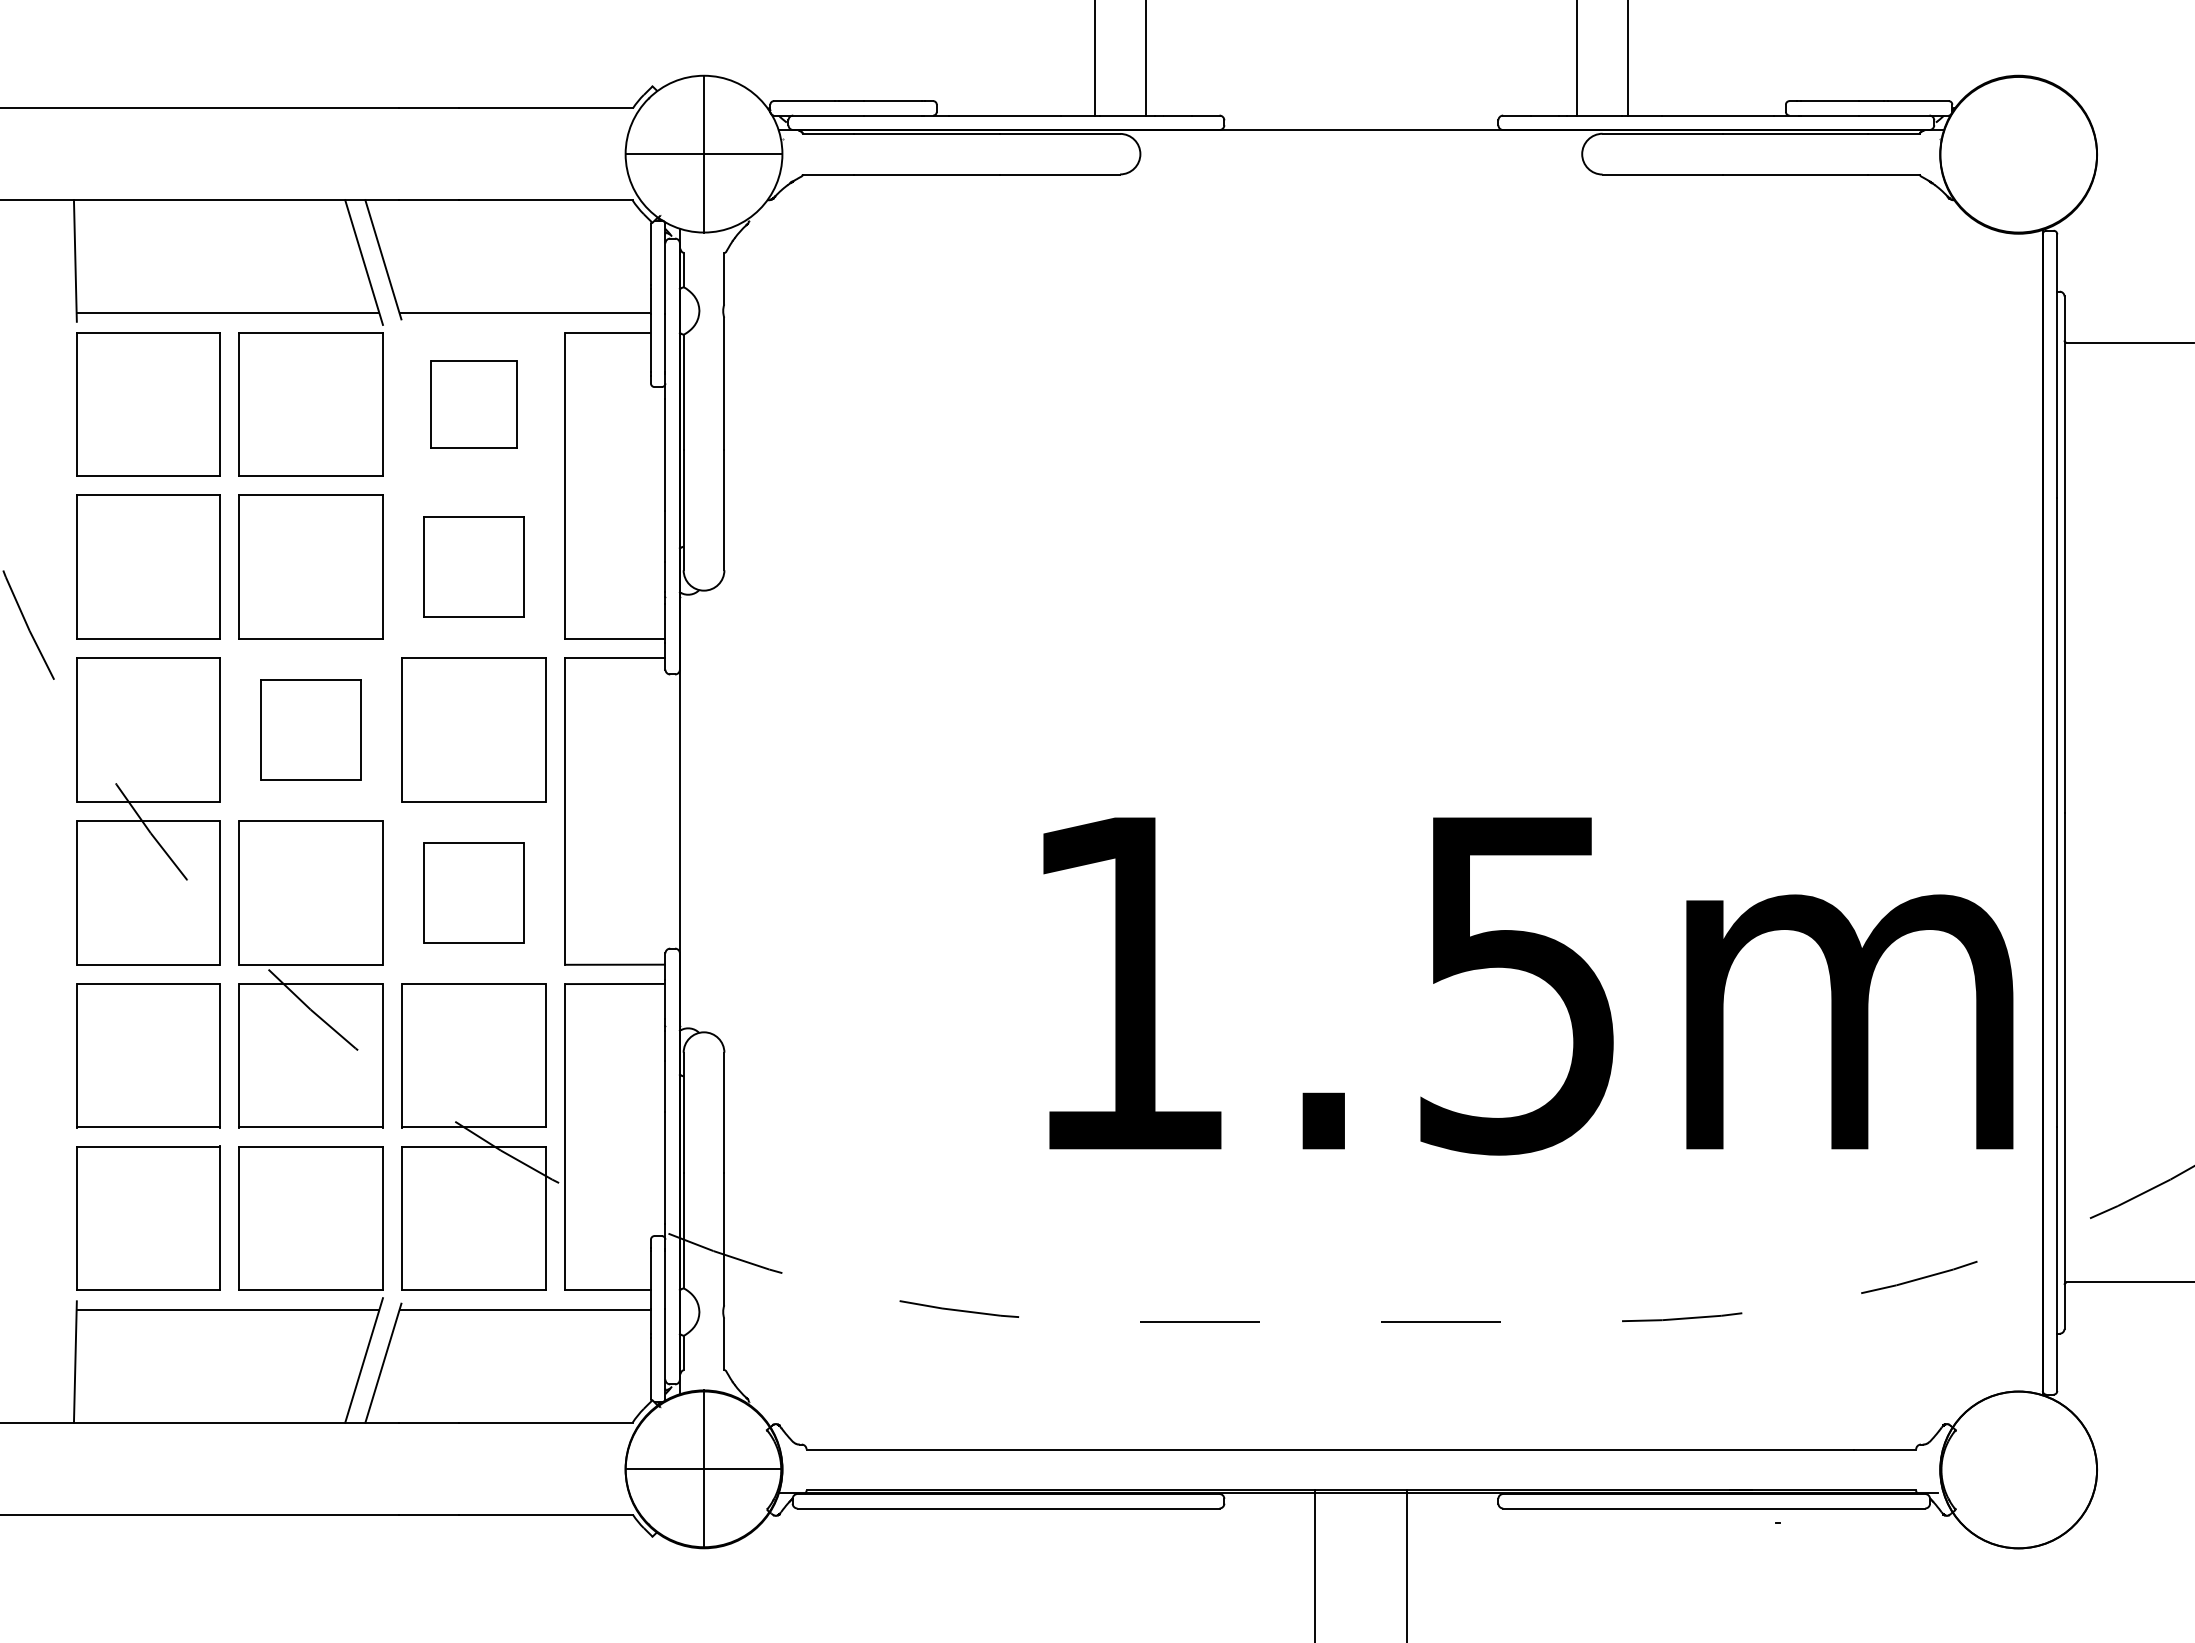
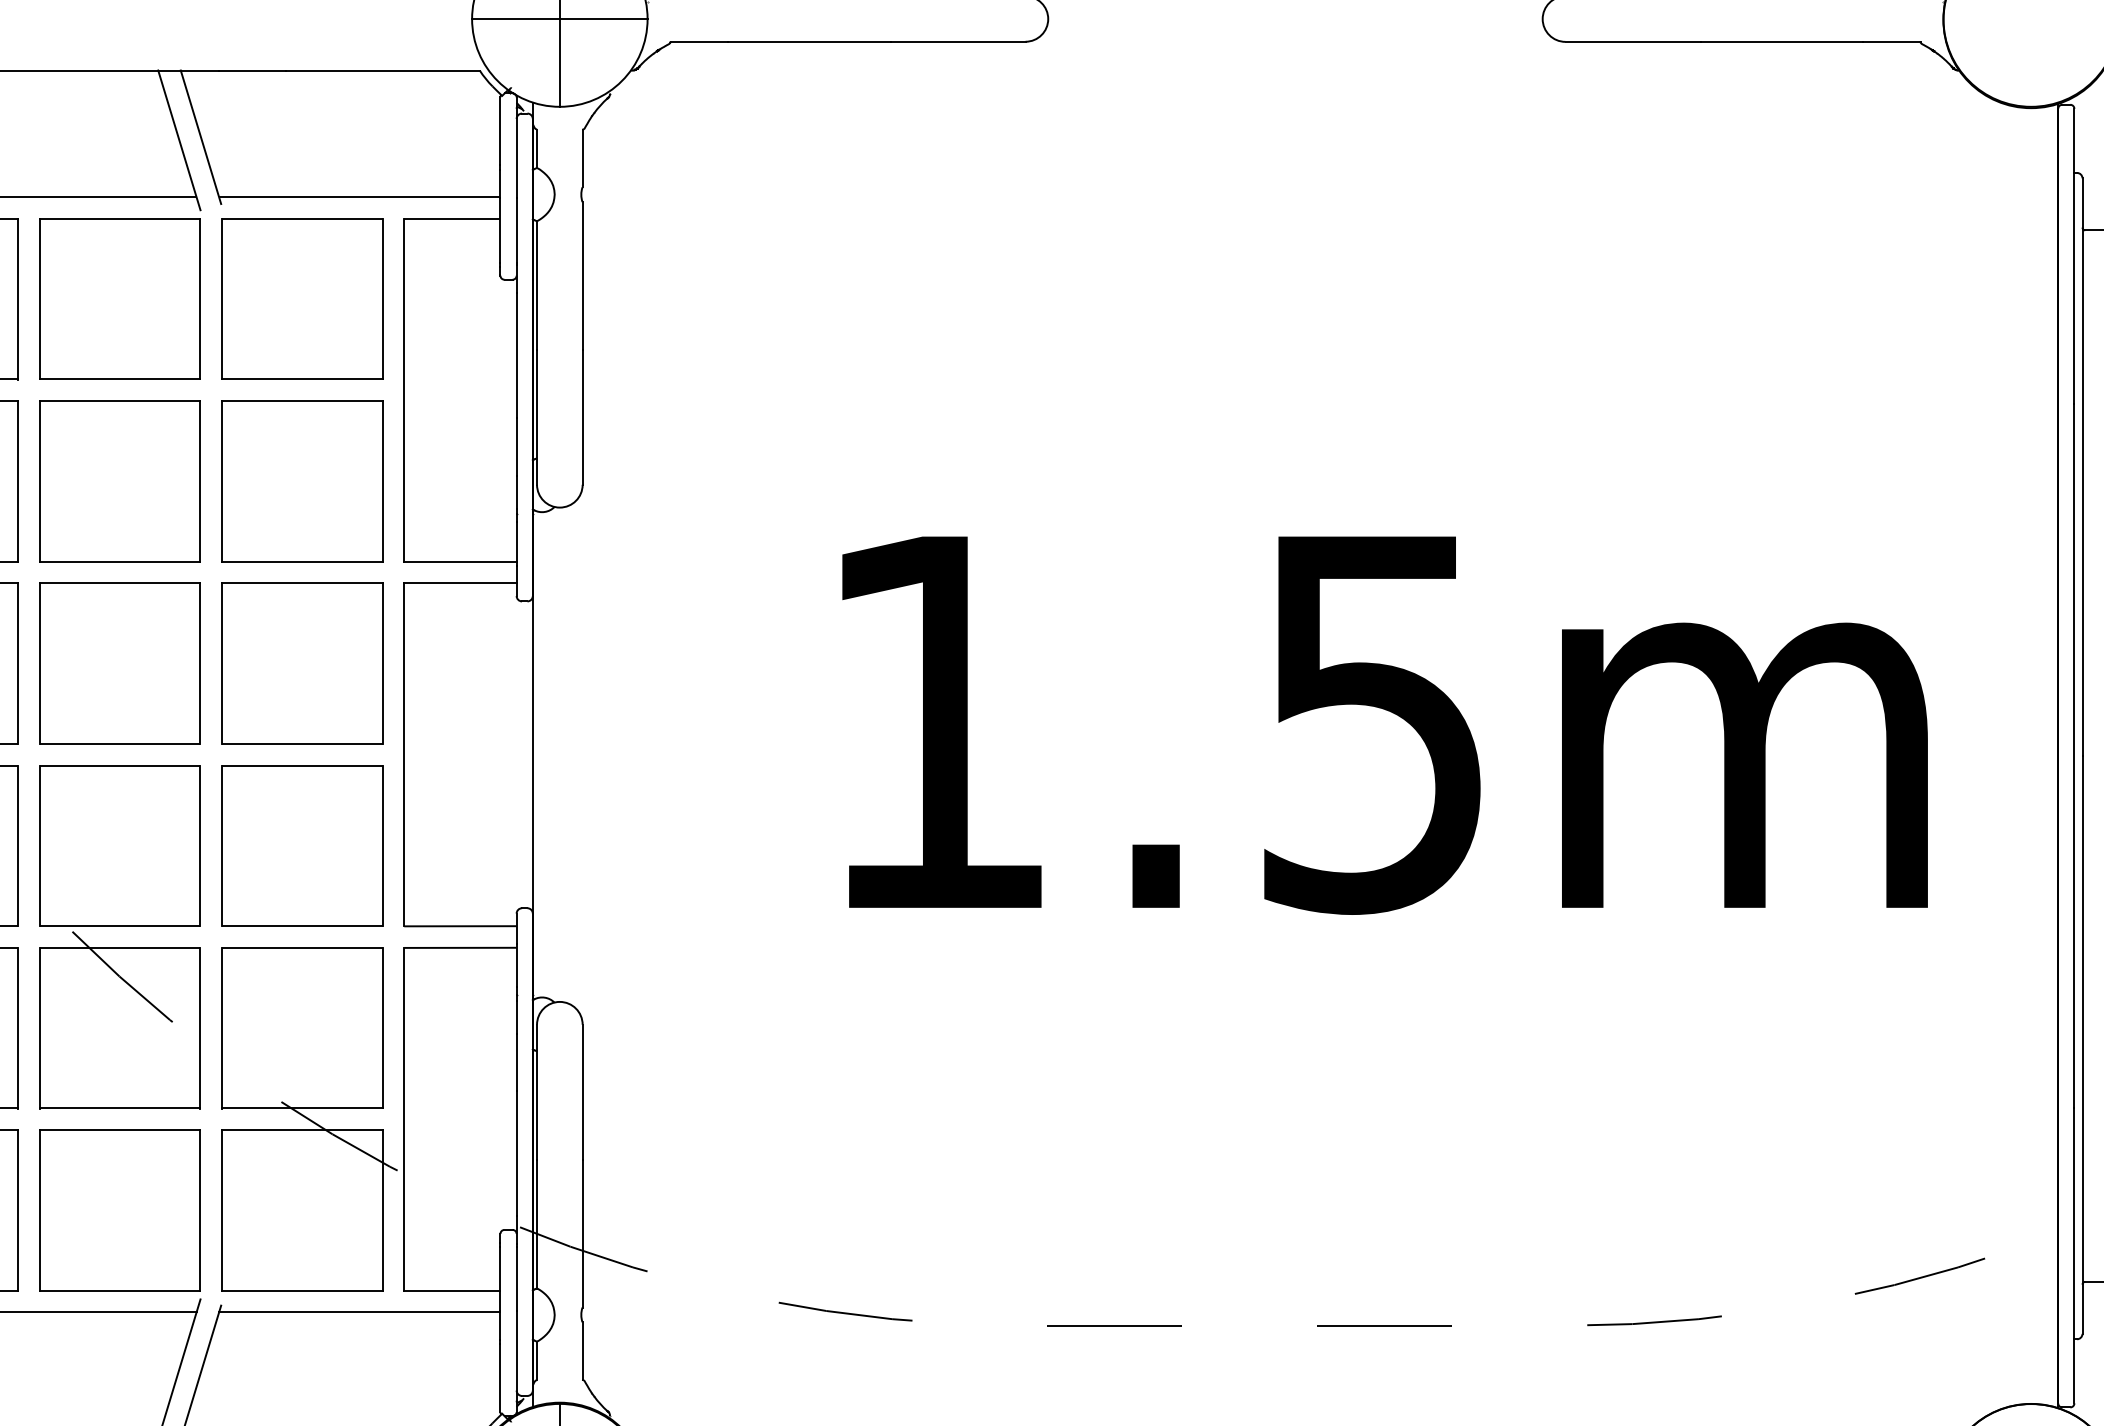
part: (473, 404) -> (301, 299), size x1.67
part: (473, 566) -> (301, 480), size x1.43
part: (310, 729) -> (119, 662), size x1.43
part: (473, 892) -> (301, 845), size x1.43
text: (1528, 986) -> (1385, 725), moved

